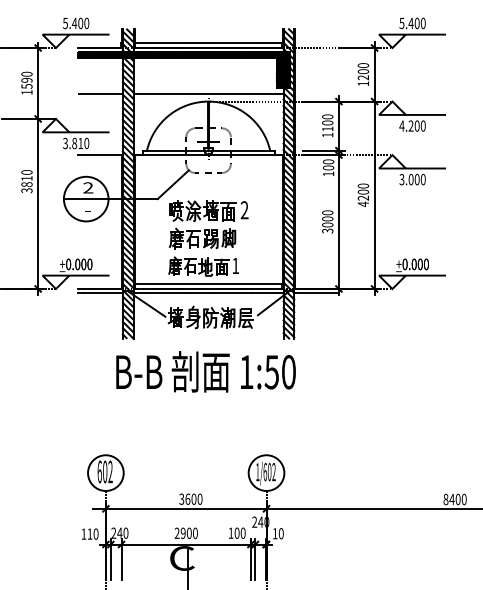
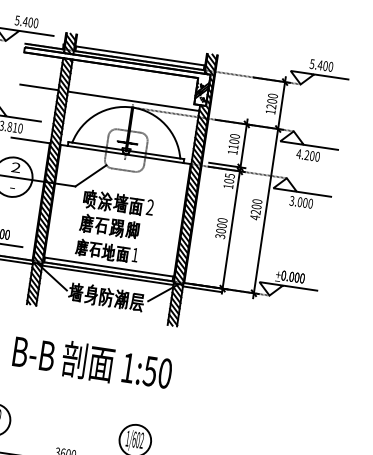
fill: (184, 69) -> (115, 76), removed
text: (328, 161) -> (229, 175), 100 -> 105
text: (205, 371) -> (92, 362), moved

